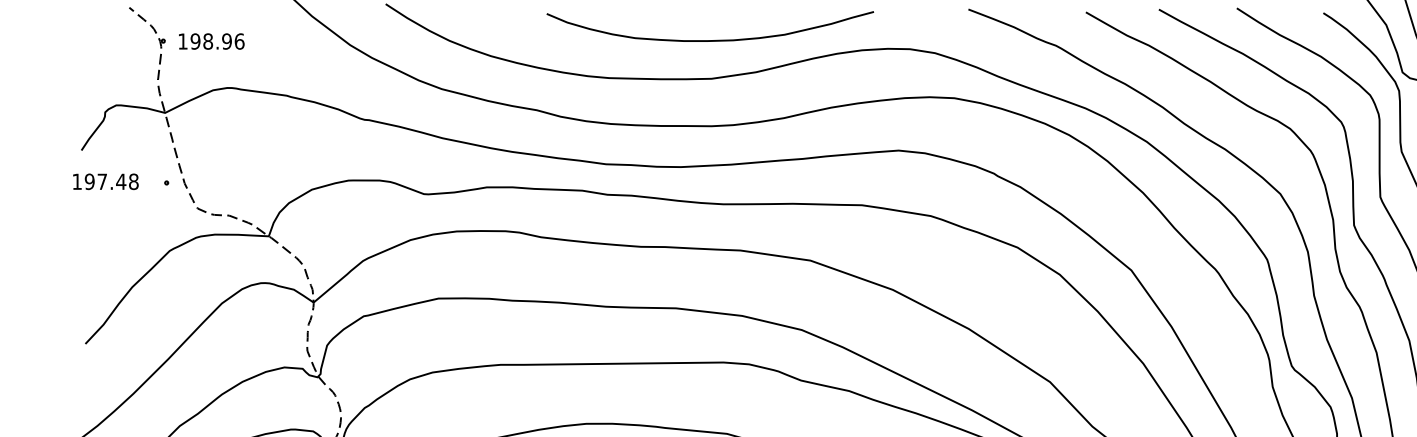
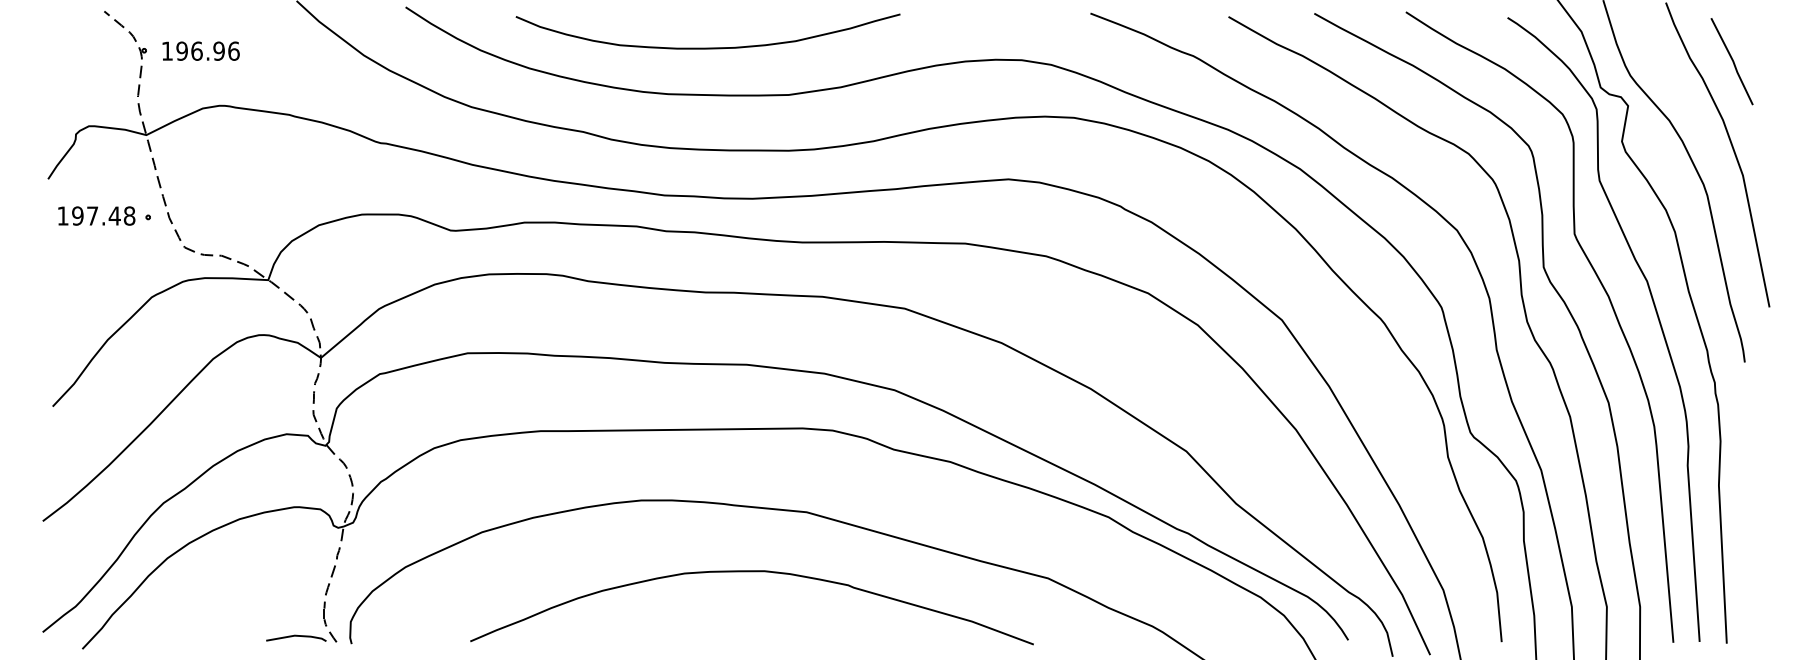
text: (207, 40) -> (196, 50), 198.96 -> 196.96
curve: (709, 40) -> (707, 47), moved
text: (105, 181) -> (96, 215), moved

